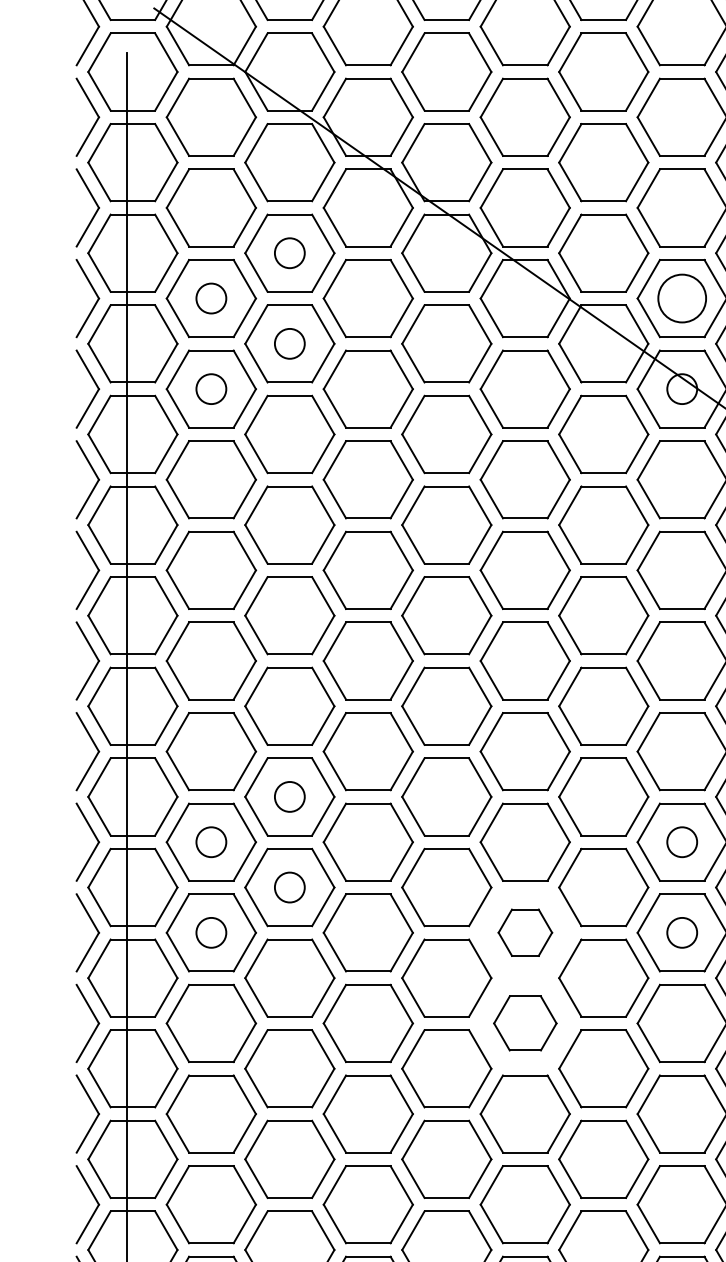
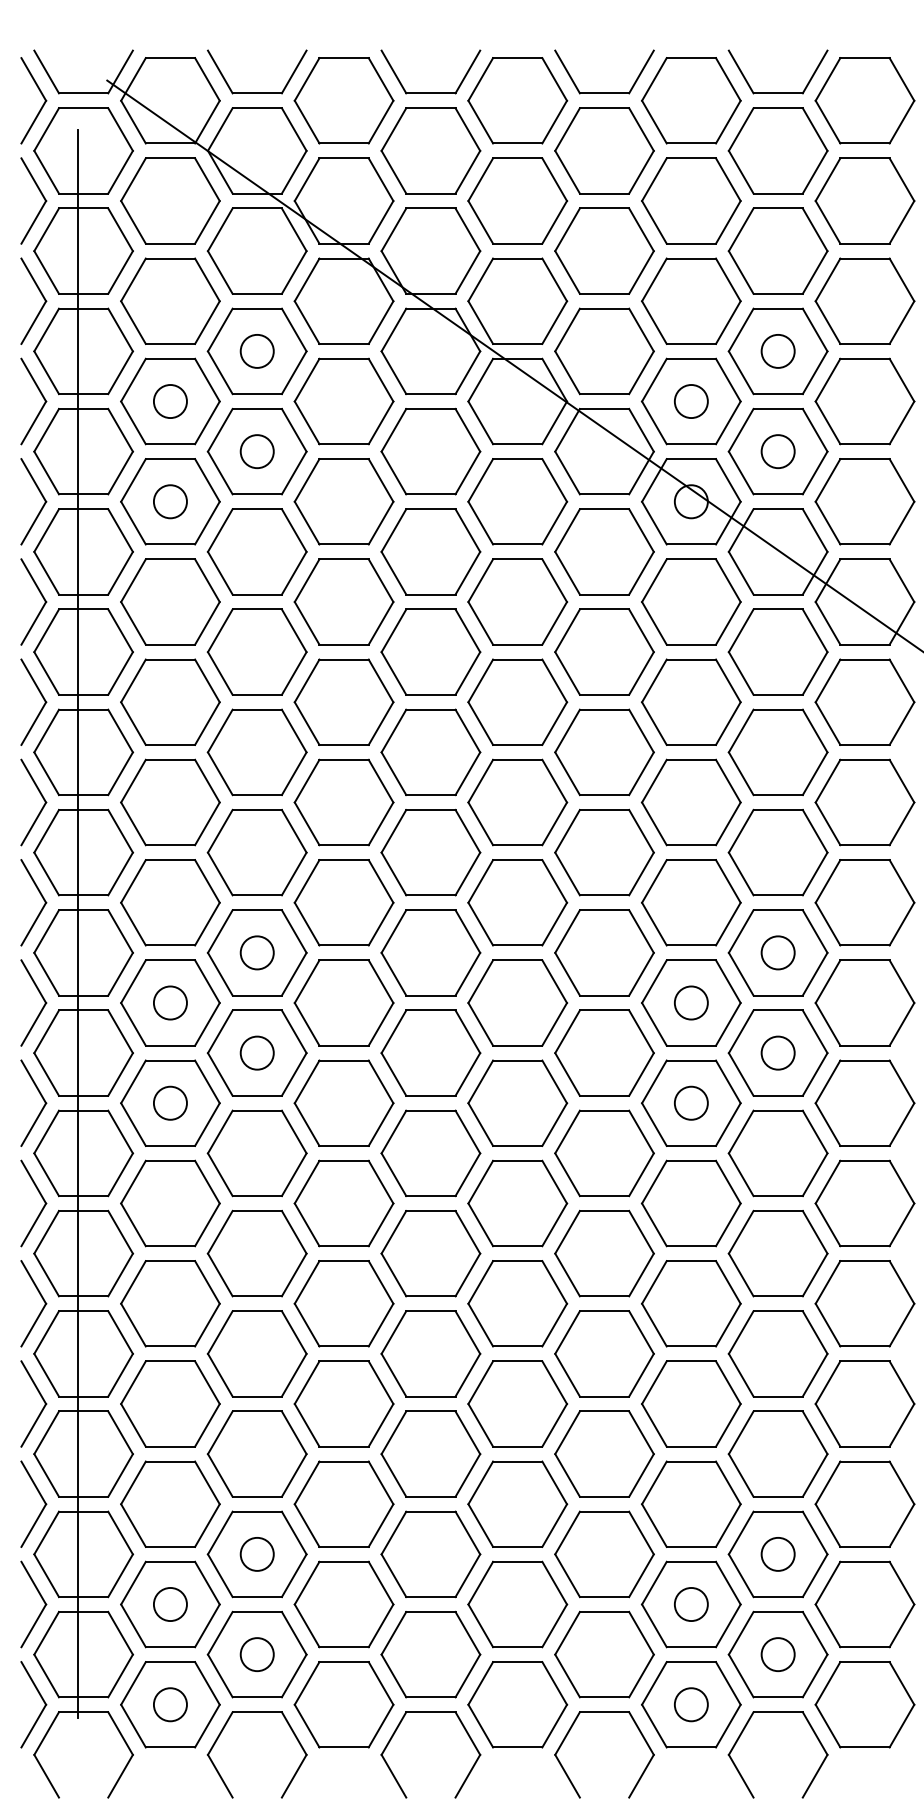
circle: (681, 298) -> (690, 401), size x0.62
part: (525, 932) -> (517, 1102), size x1.67
part: (525, 1023) -> (517, 1203), size x1.43

